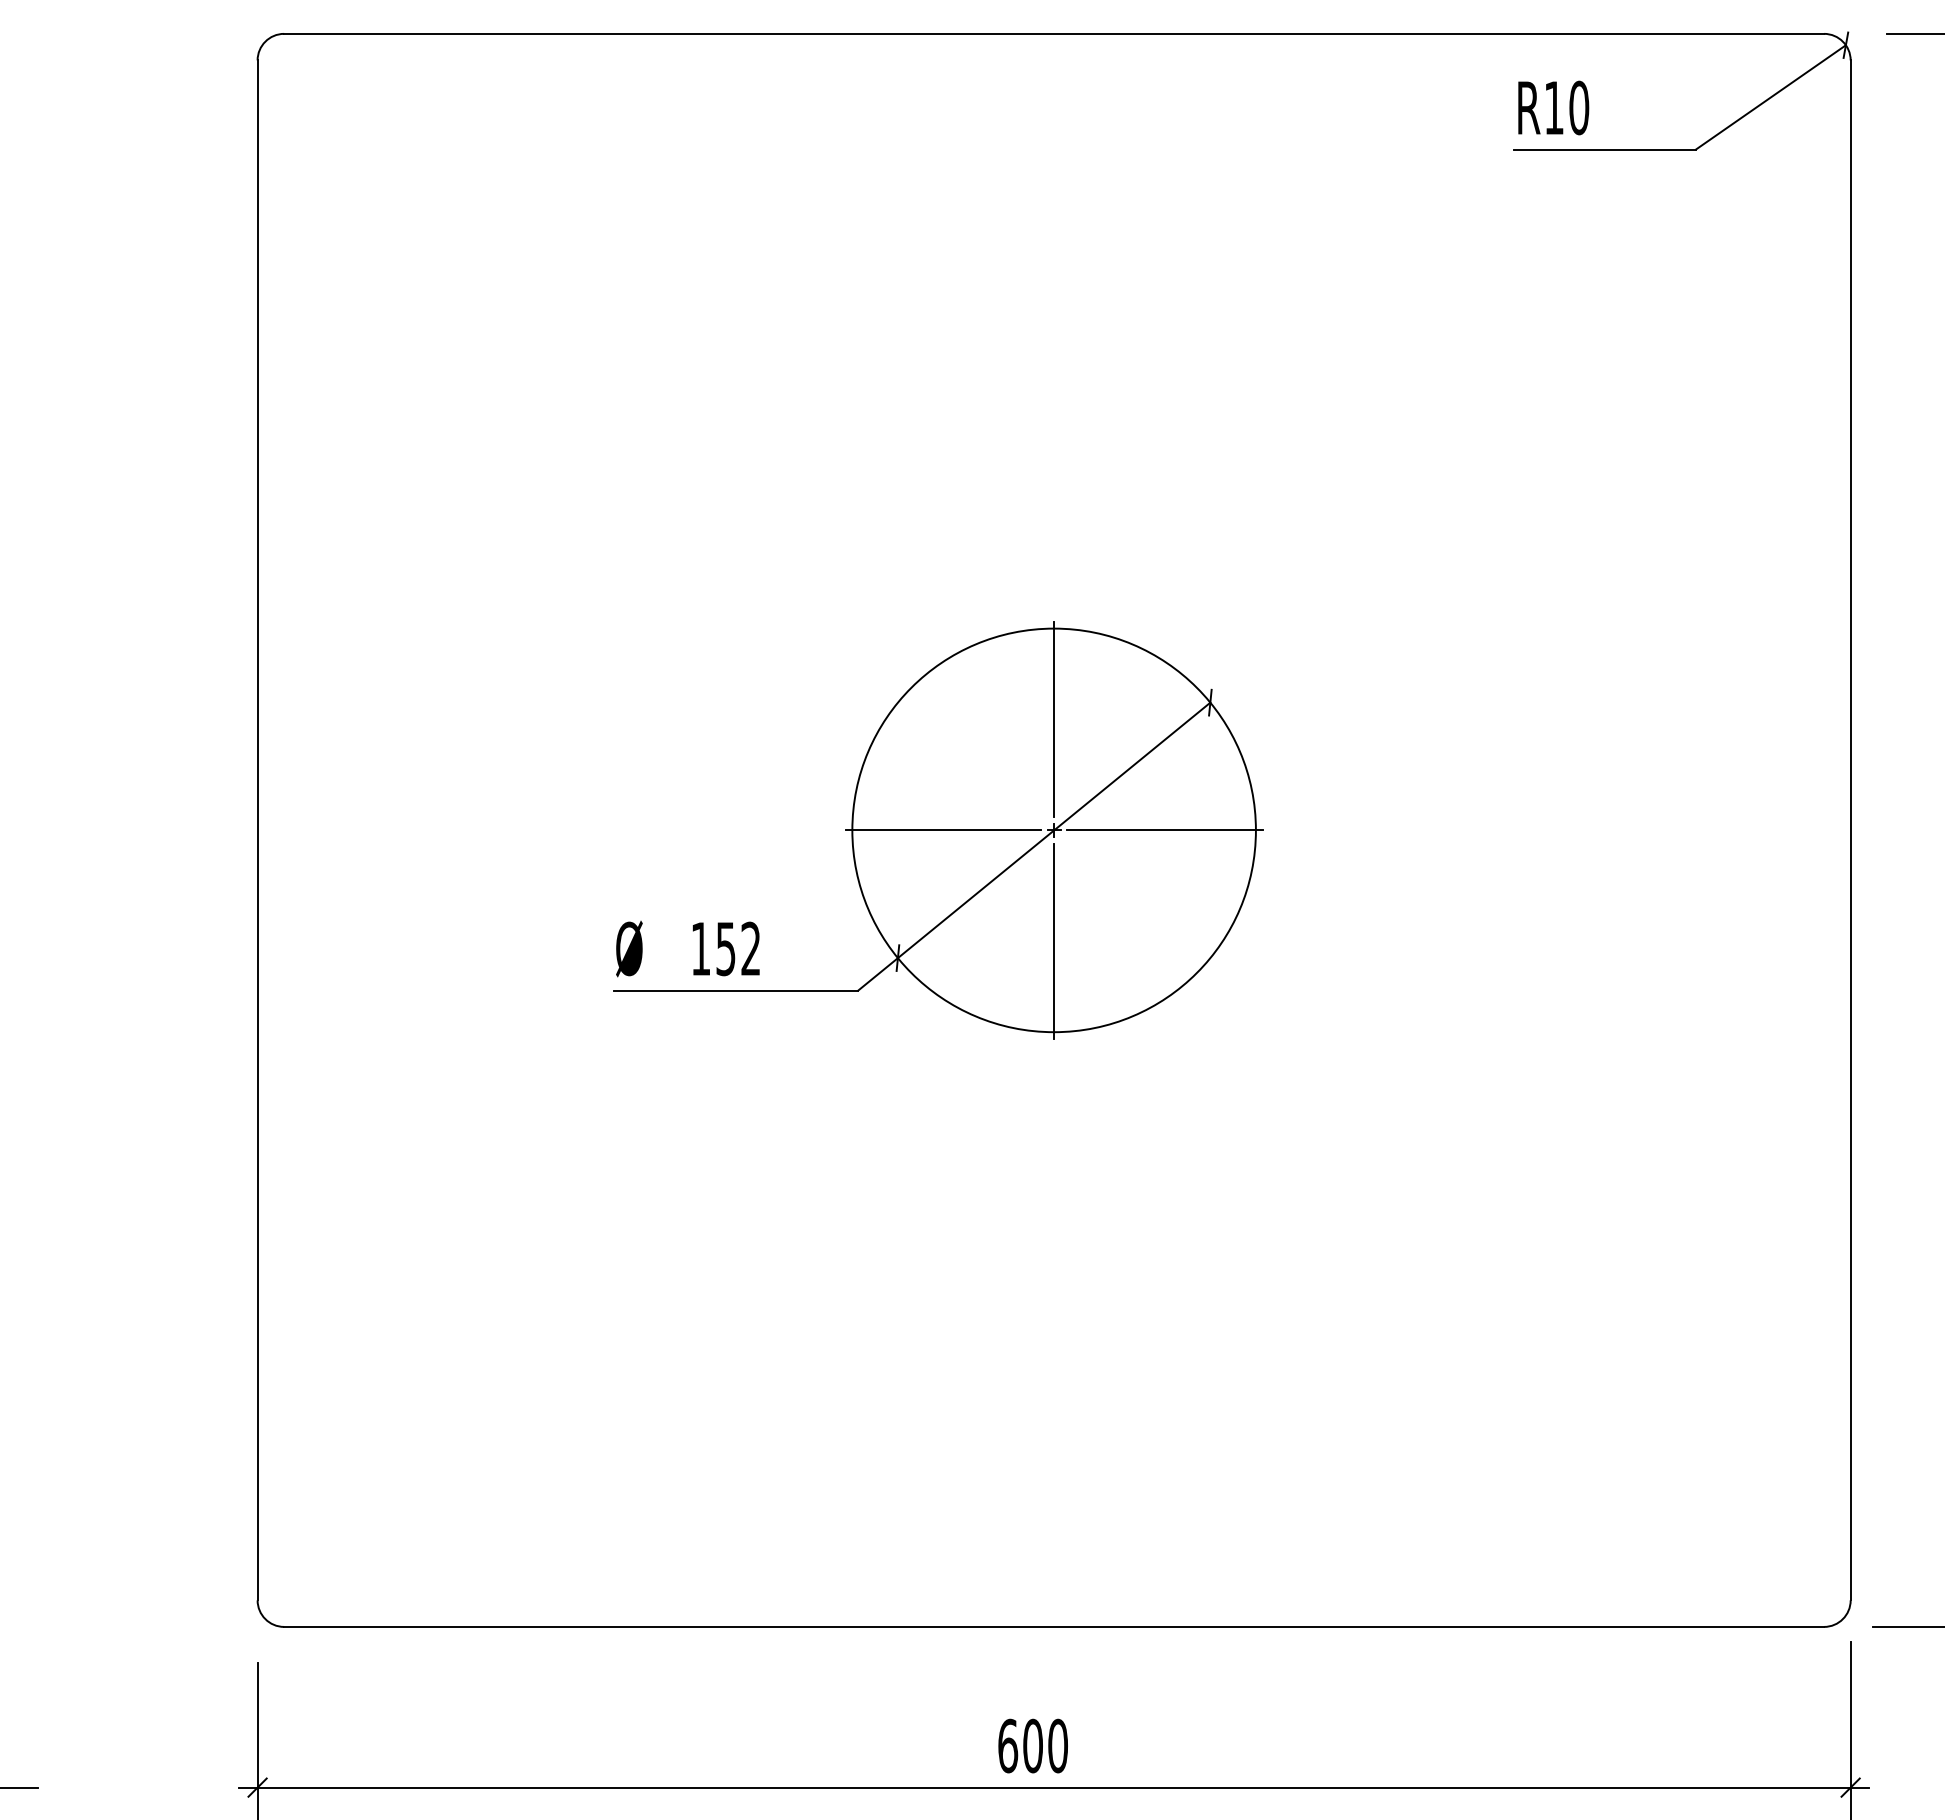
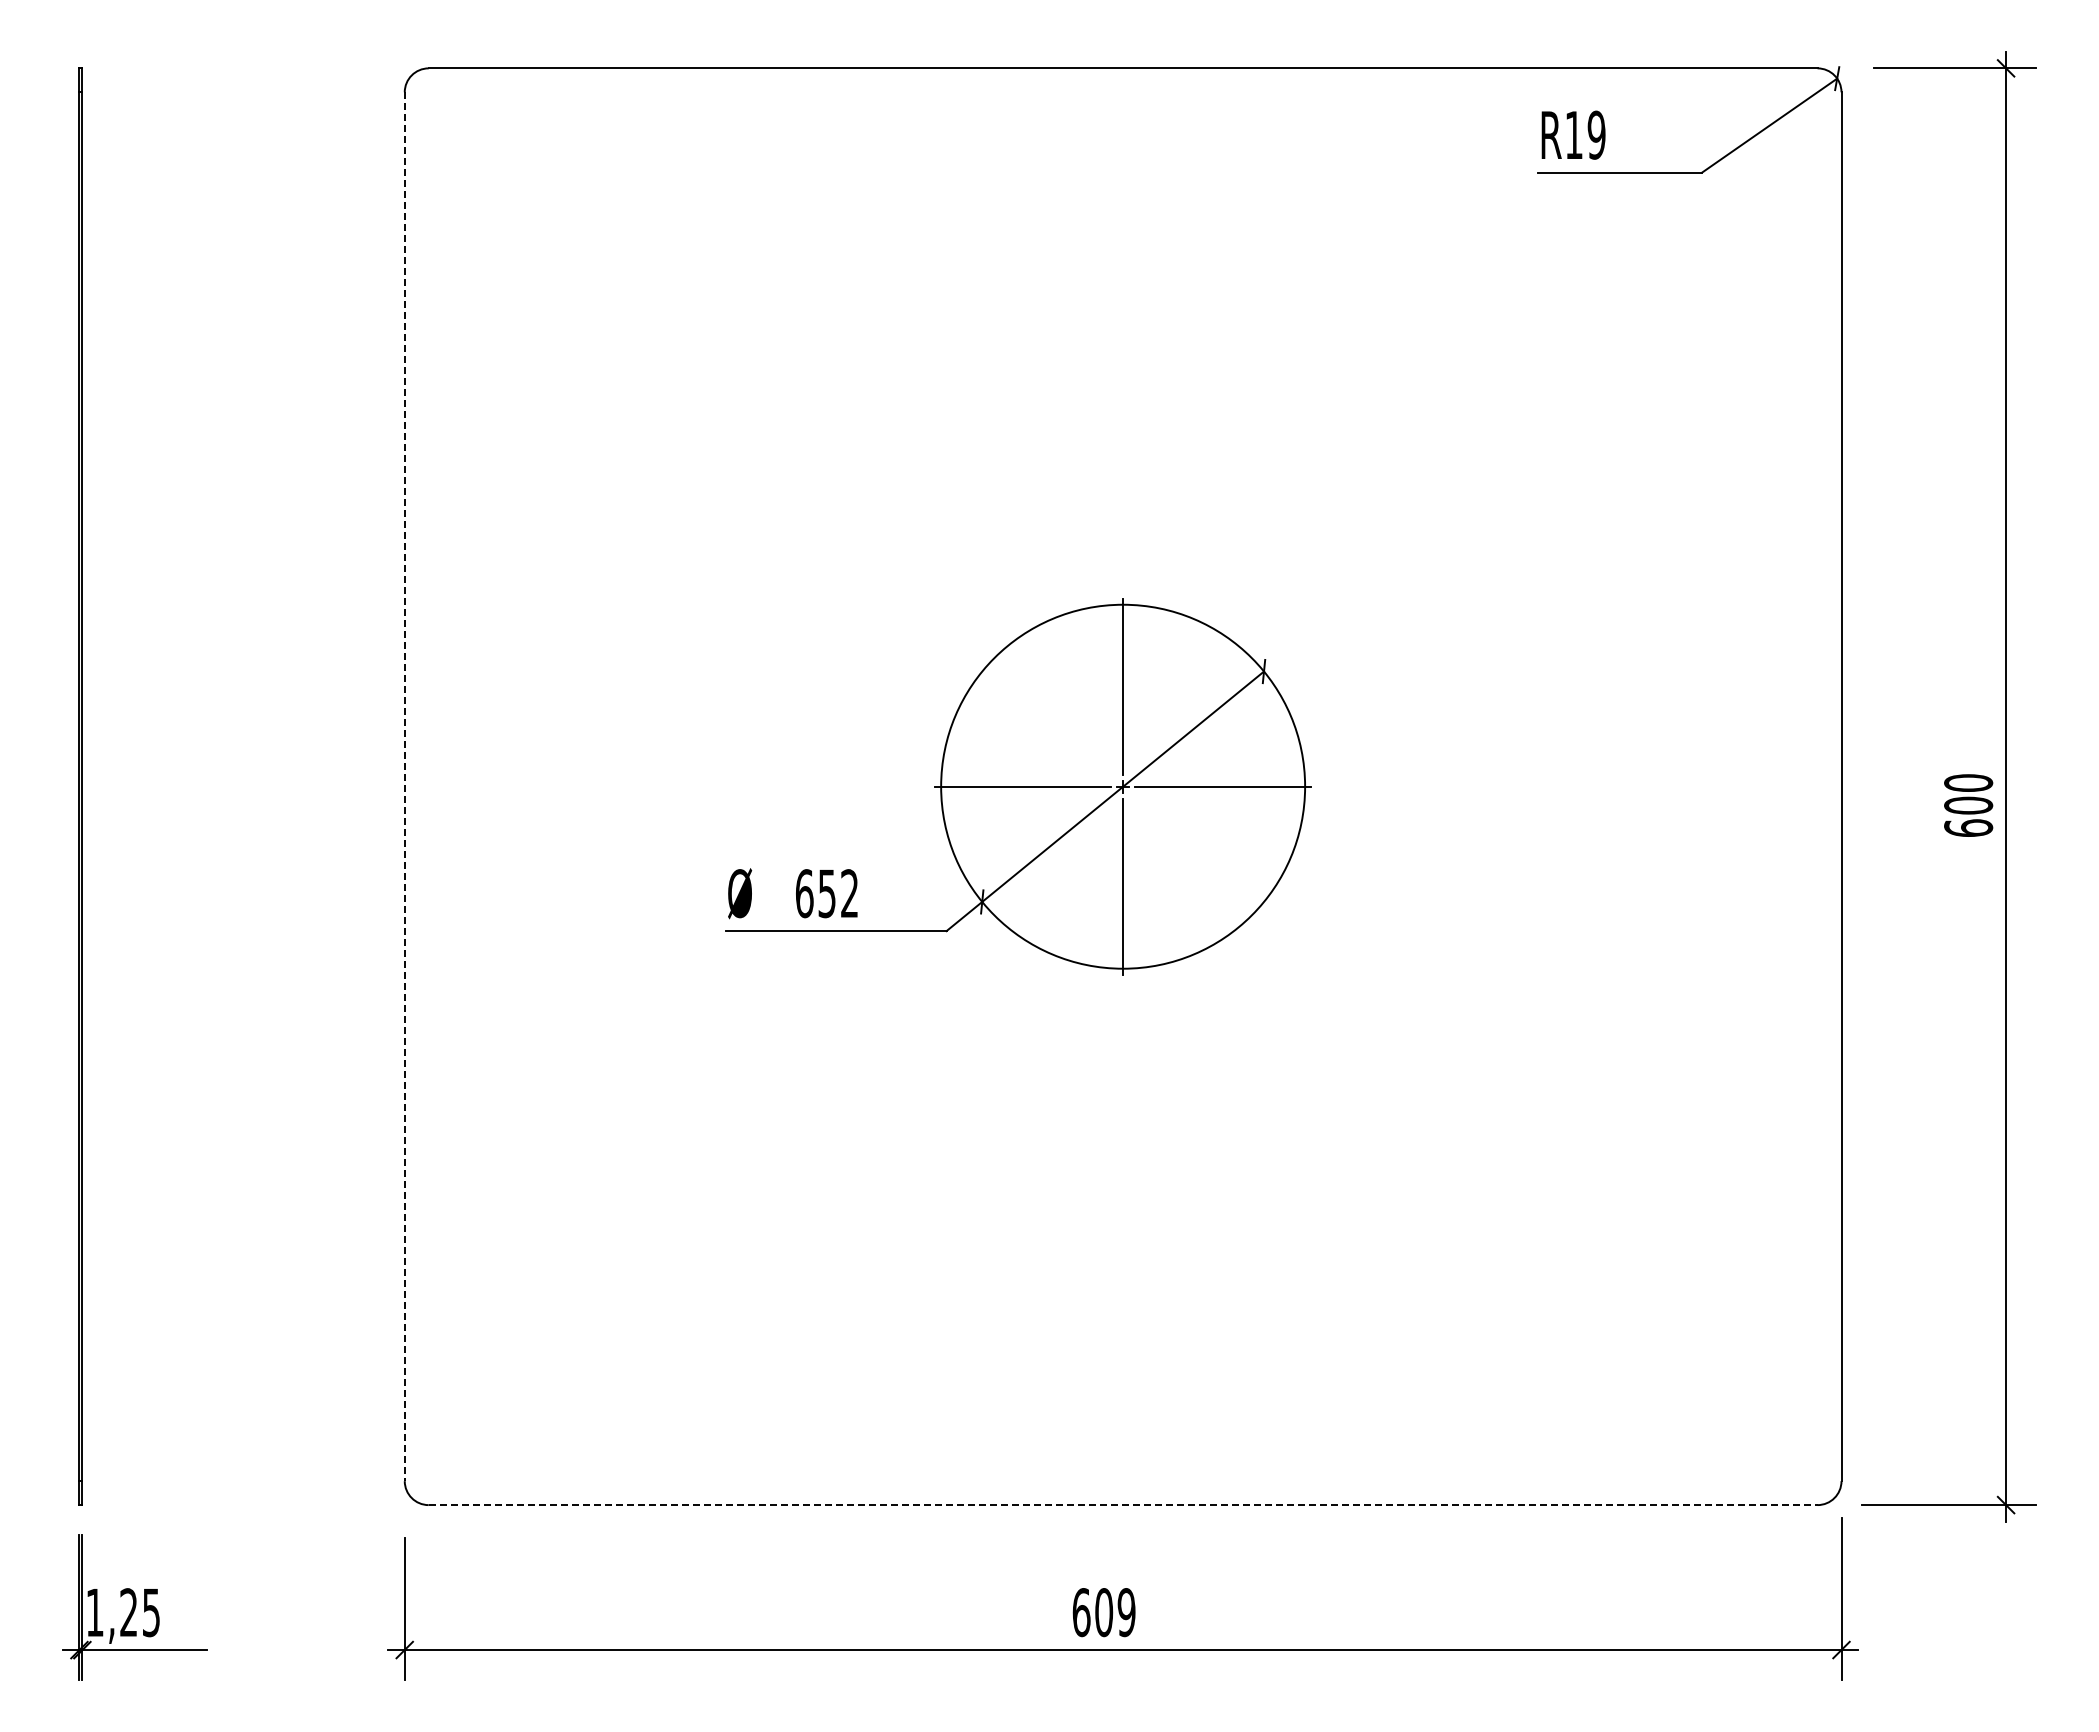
text: (1579, 107) -> (1596, 134), R10 -> R19
line: (257, 831) -> (404, 787), solid -> dashed
text: (700, 948) -> (804, 893), 152 -> 652
line: (1054, 1627) -> (1123, 1505), solid -> dashed
text: (1057, 1746) -> (1126, 1612), 600 -> 609

